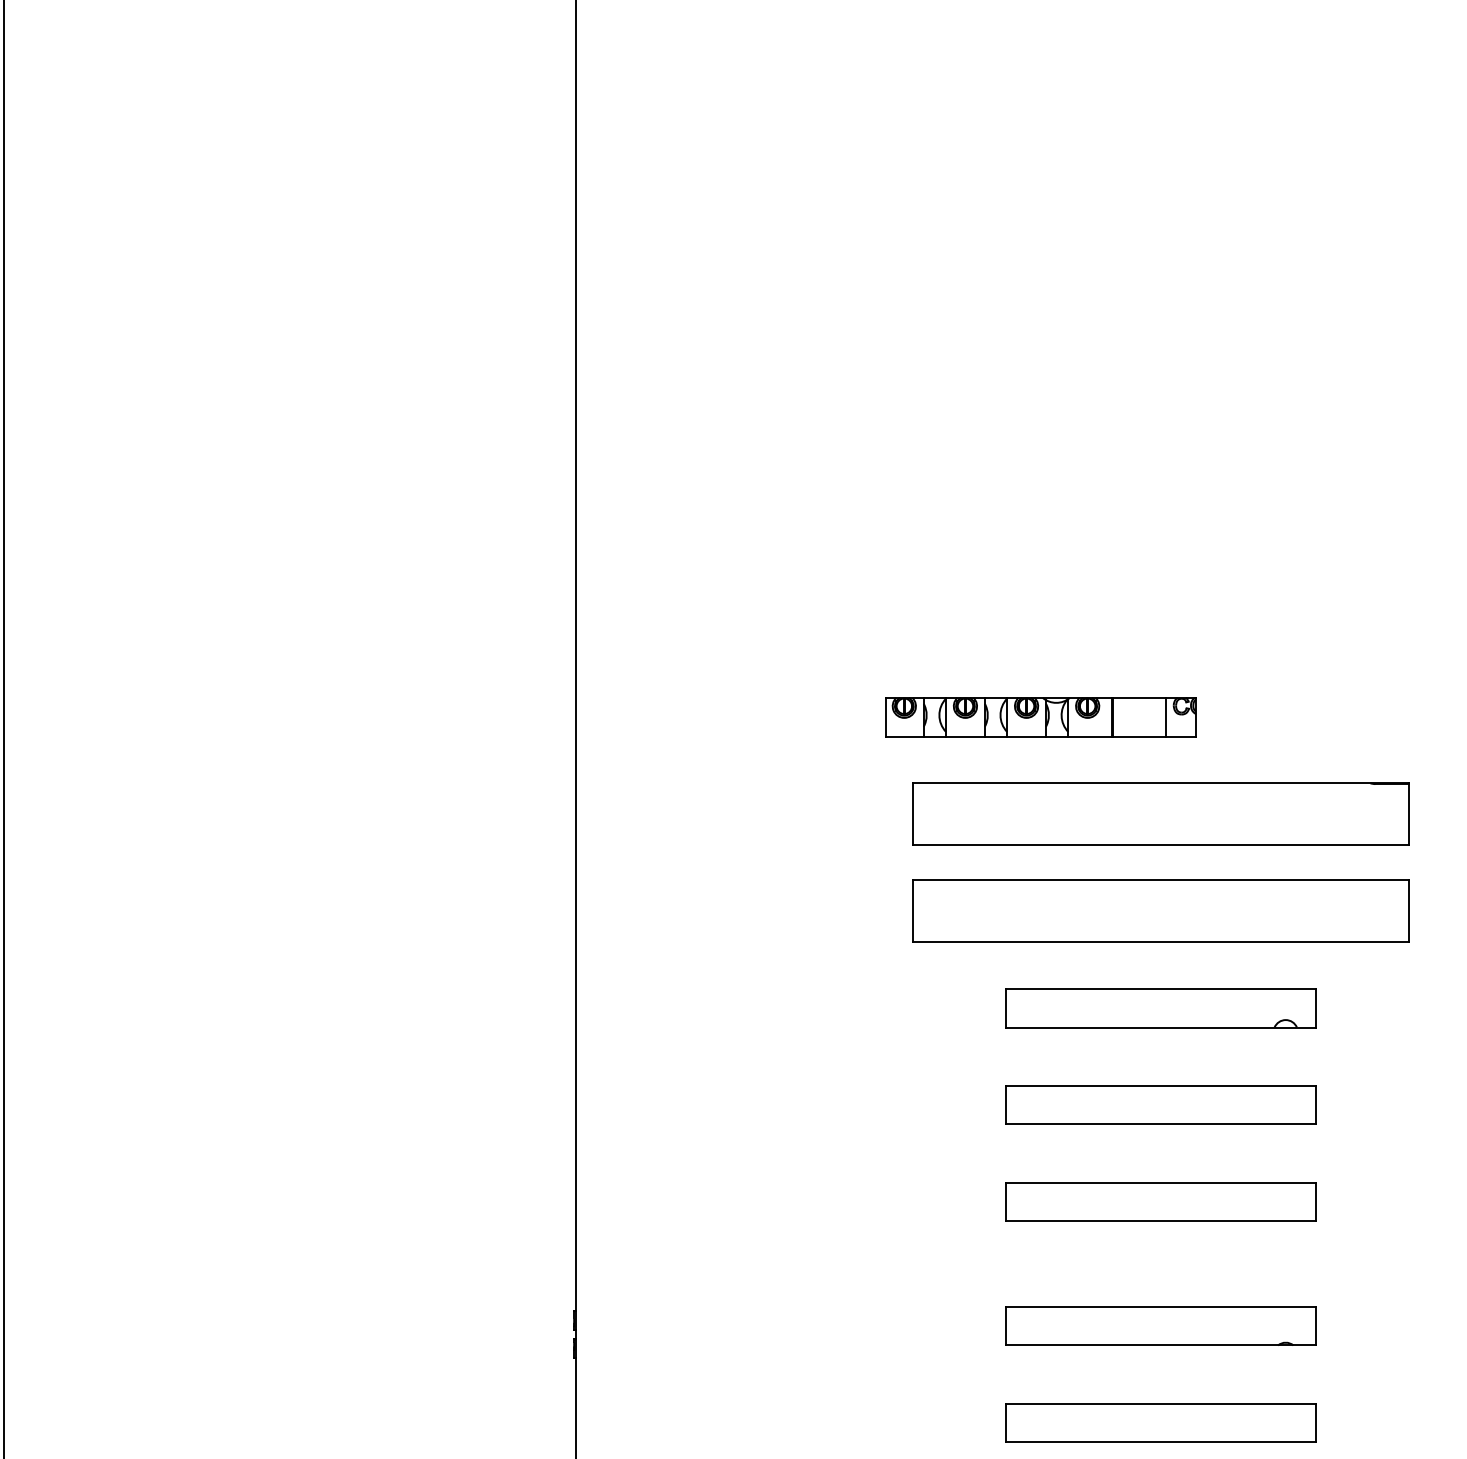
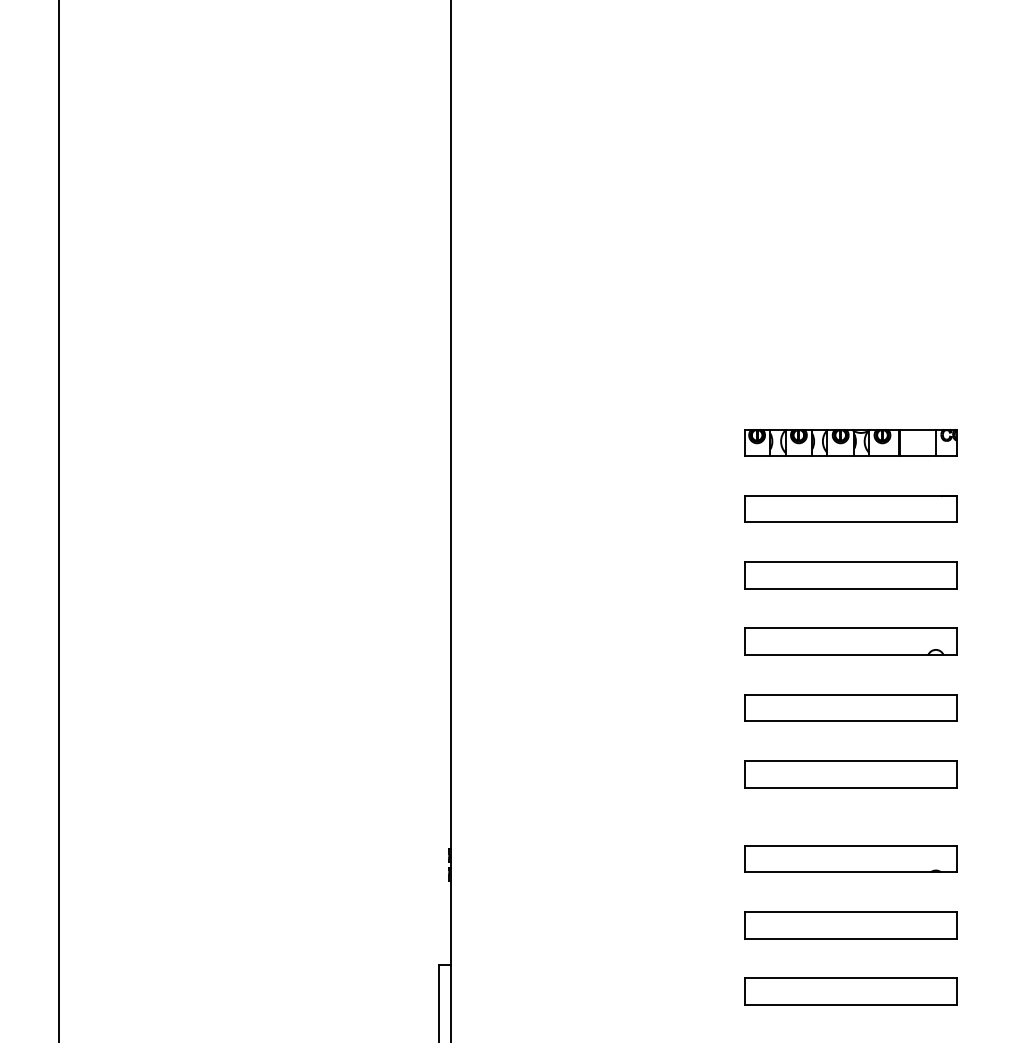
part: (1040, 716) -> (850, 442), moved
part: (1160, 813) -> (850, 508), size x0.62
part: (1160, 911) -> (850, 575), size x0.62

